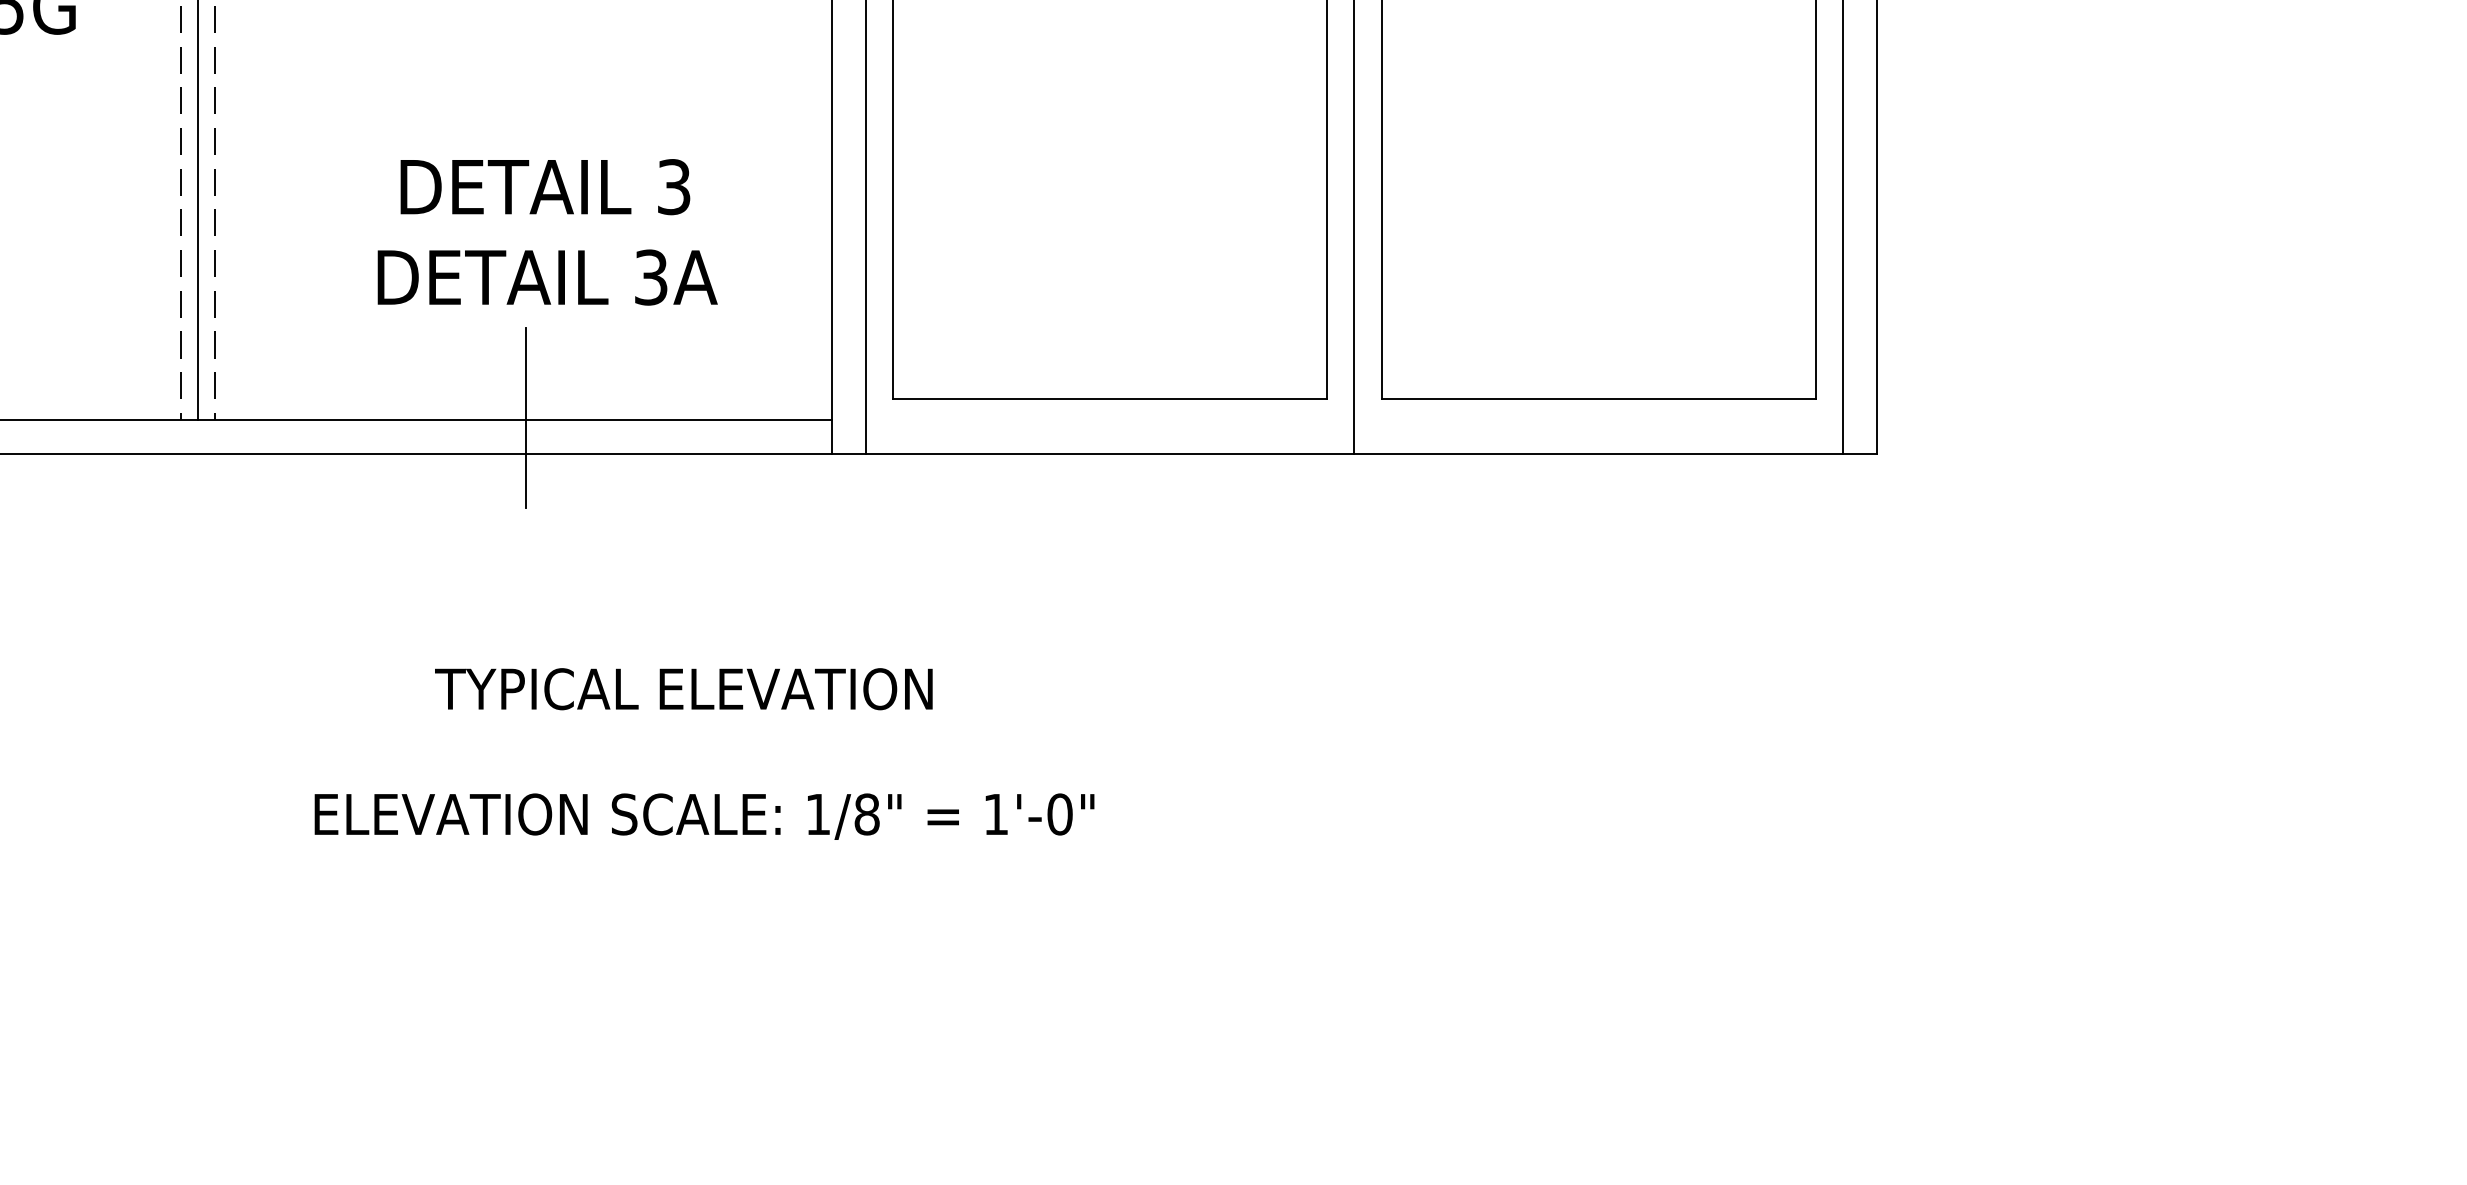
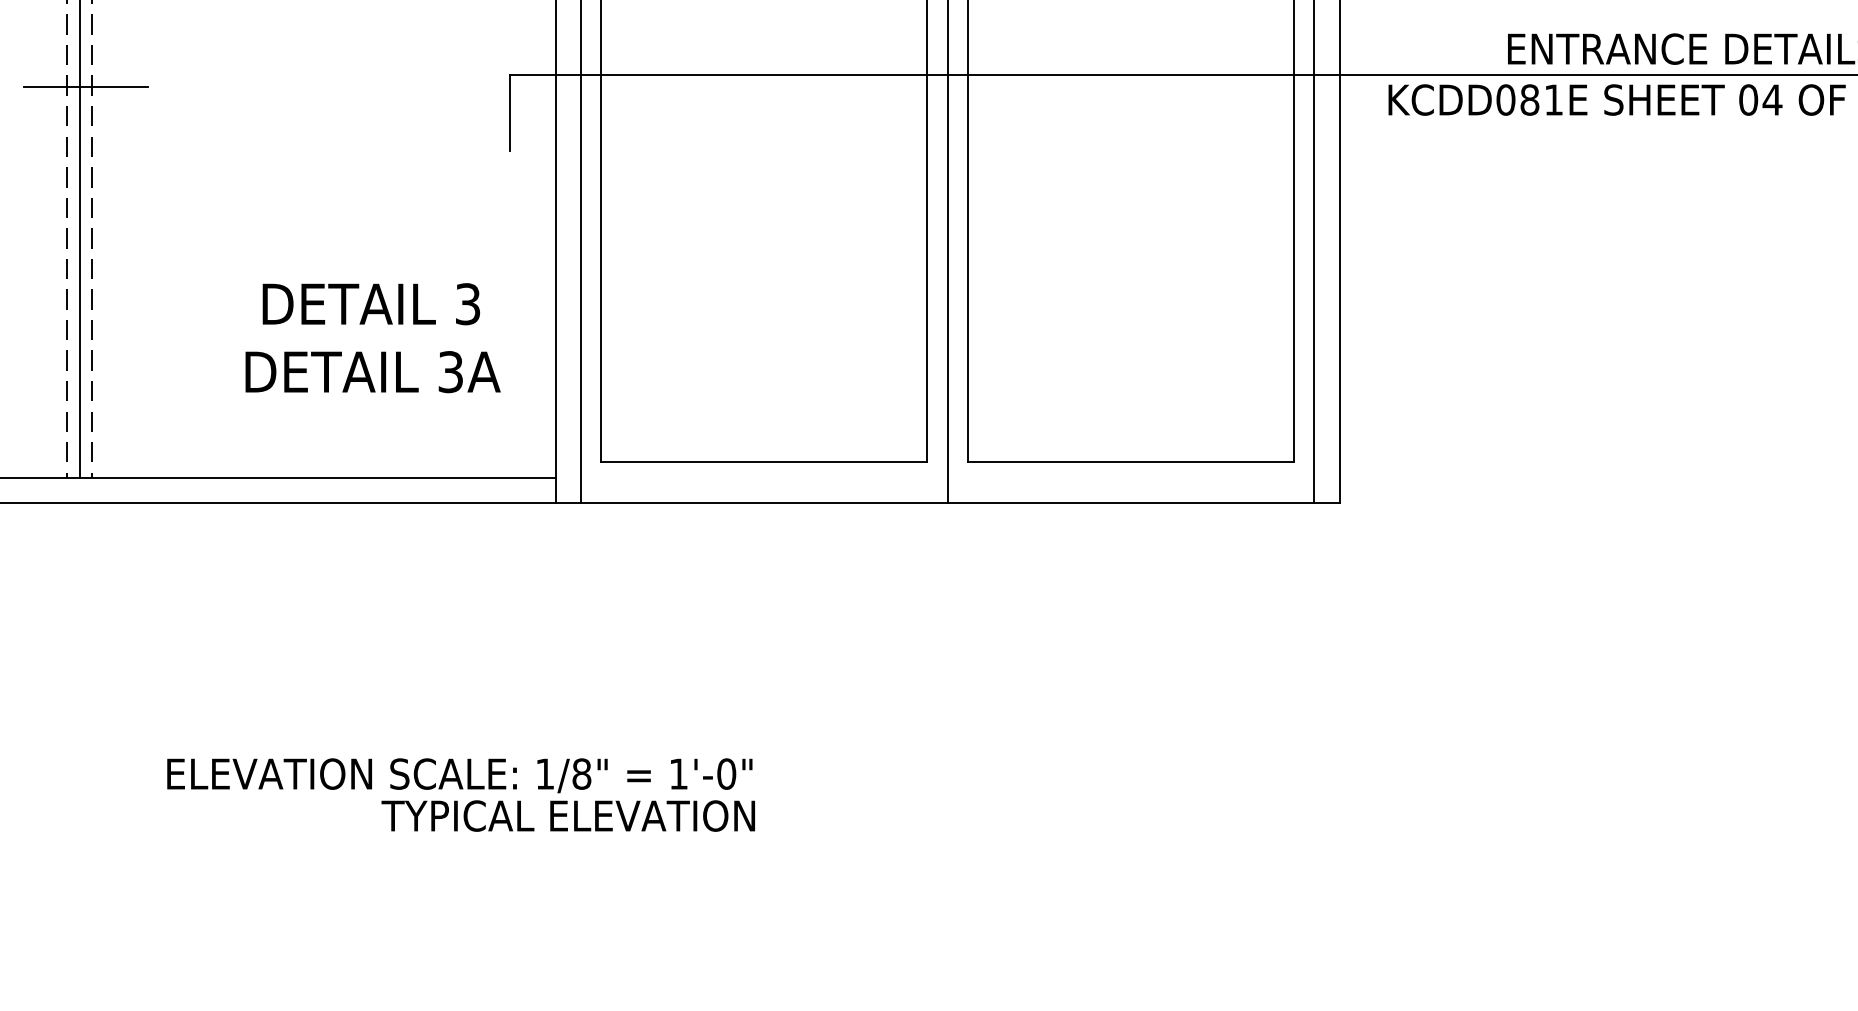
text: (546, 232) -> (372, 338), moved
line: (525, 417) -> (325, 476), removed
text: (682, 688) -> (567, 815), moved

